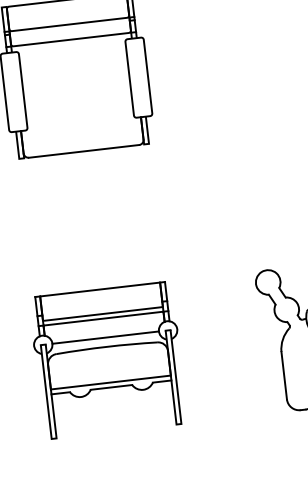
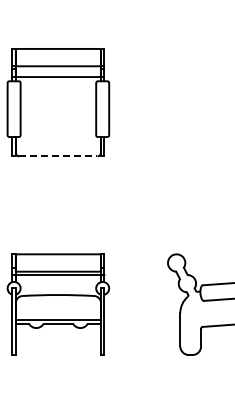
line: (84, 151) -> (58, 156), solid -> dashed
line: (105, 337) -> (58, 288), removed

